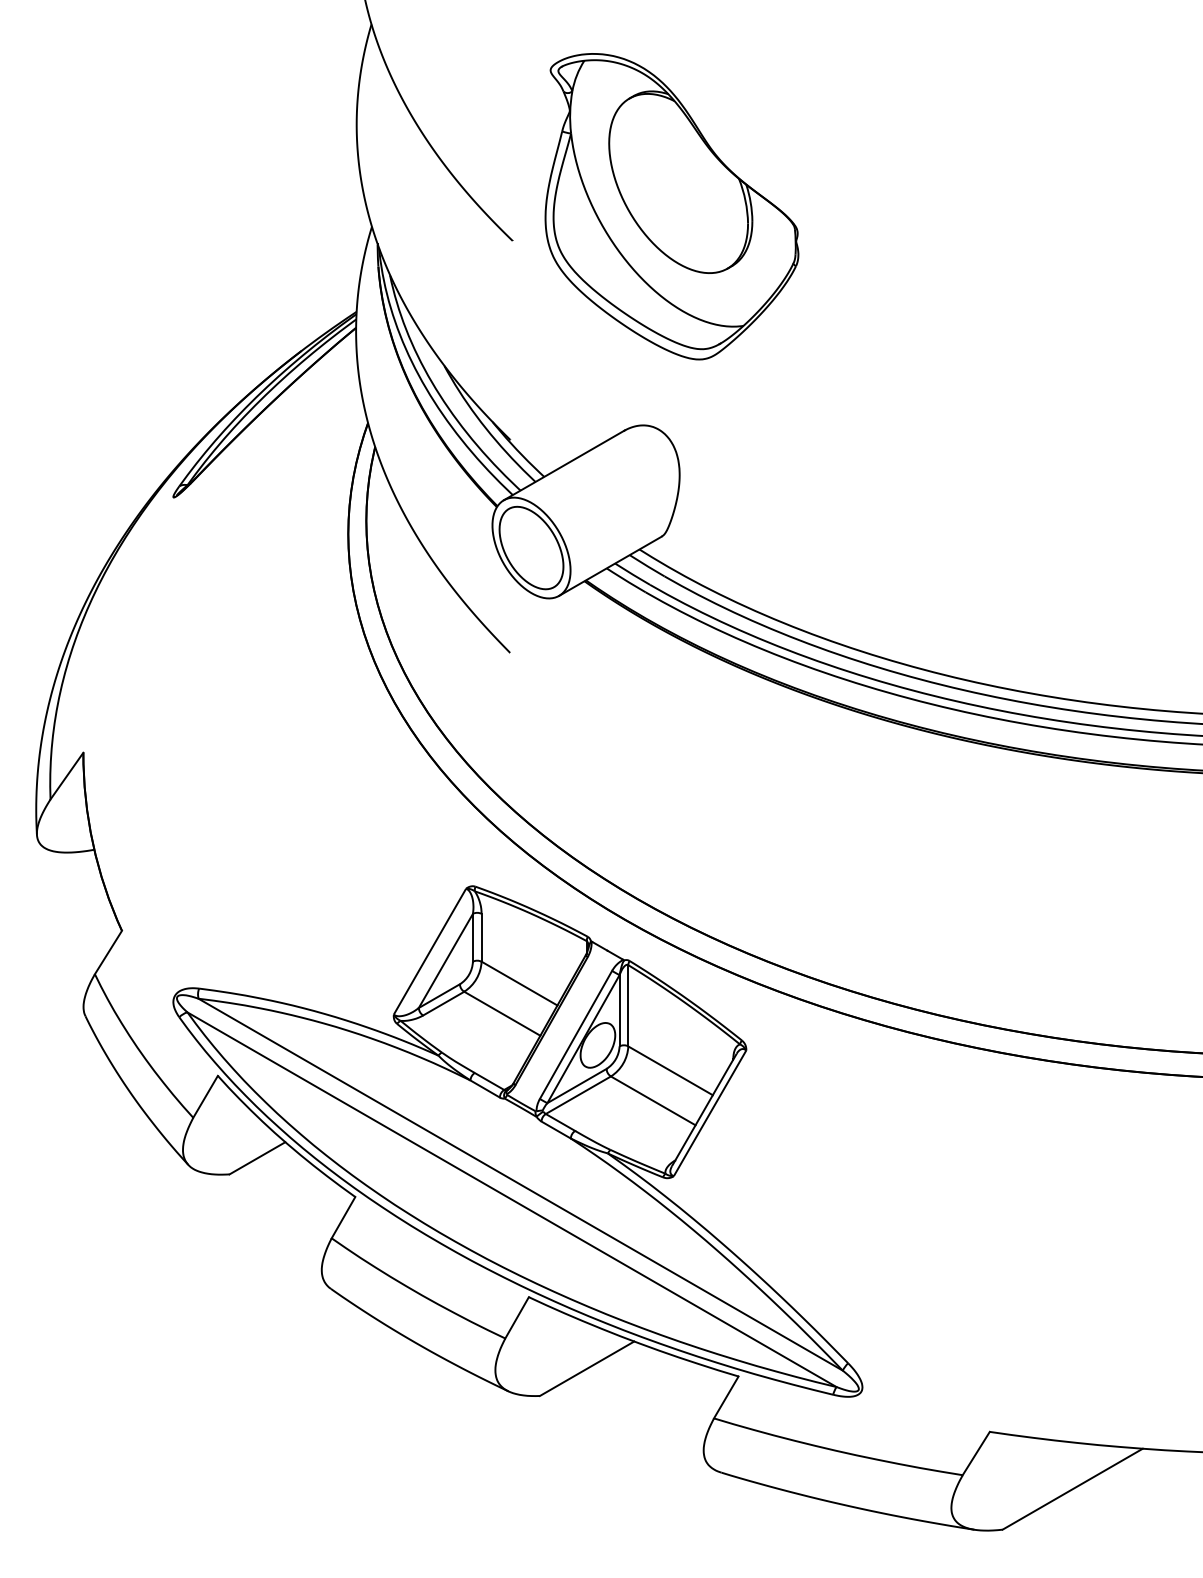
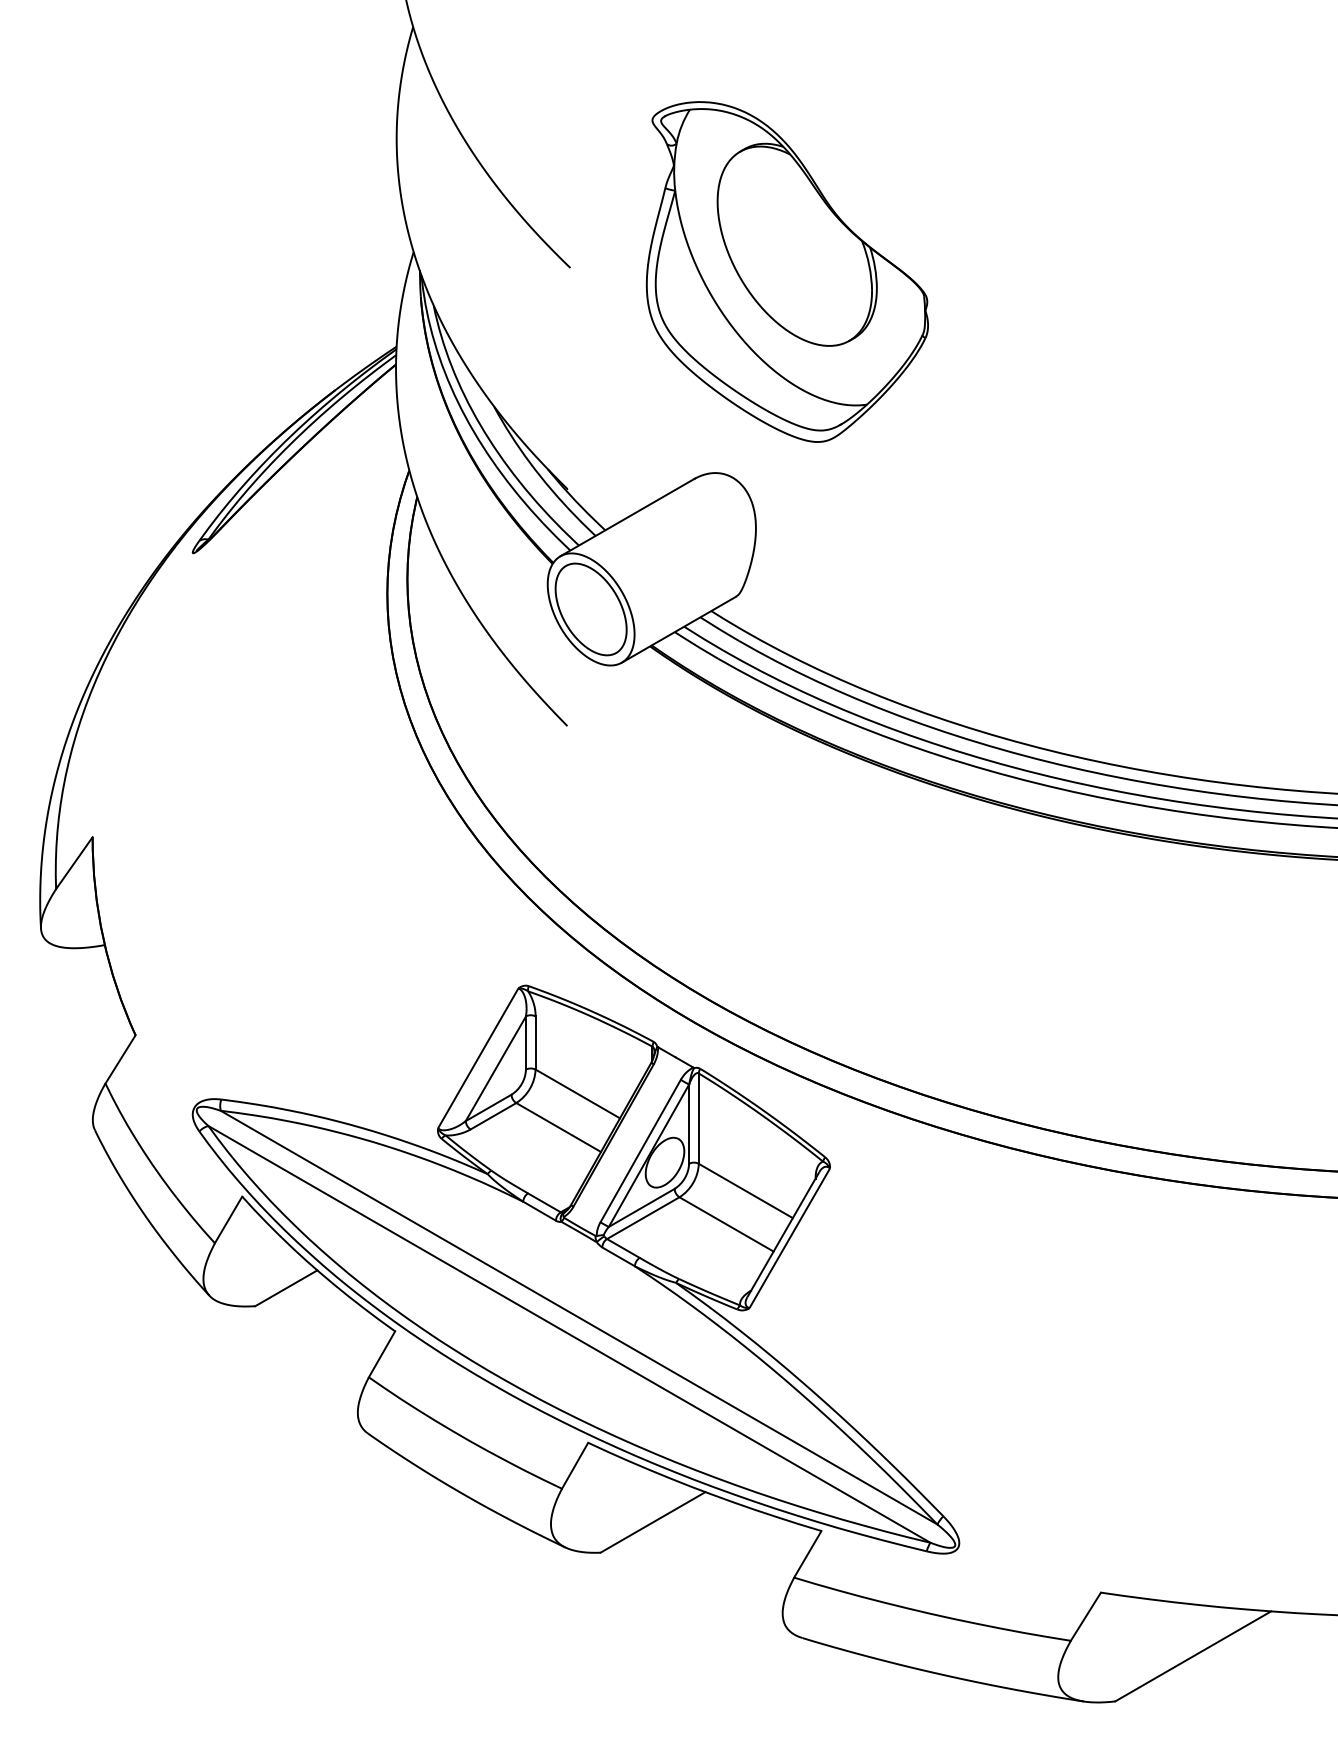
part: (671, 206) -> (786, 271), moved

